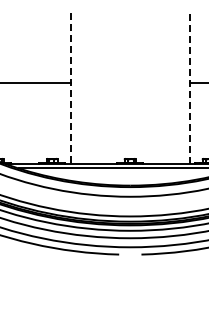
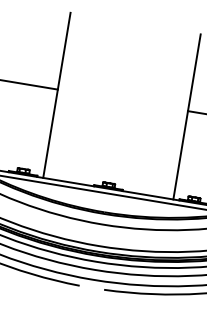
line: (189, 88) -> (186, 116), dashed -> solid
line: (70, 89) -> (56, 96), dashed -> solid

